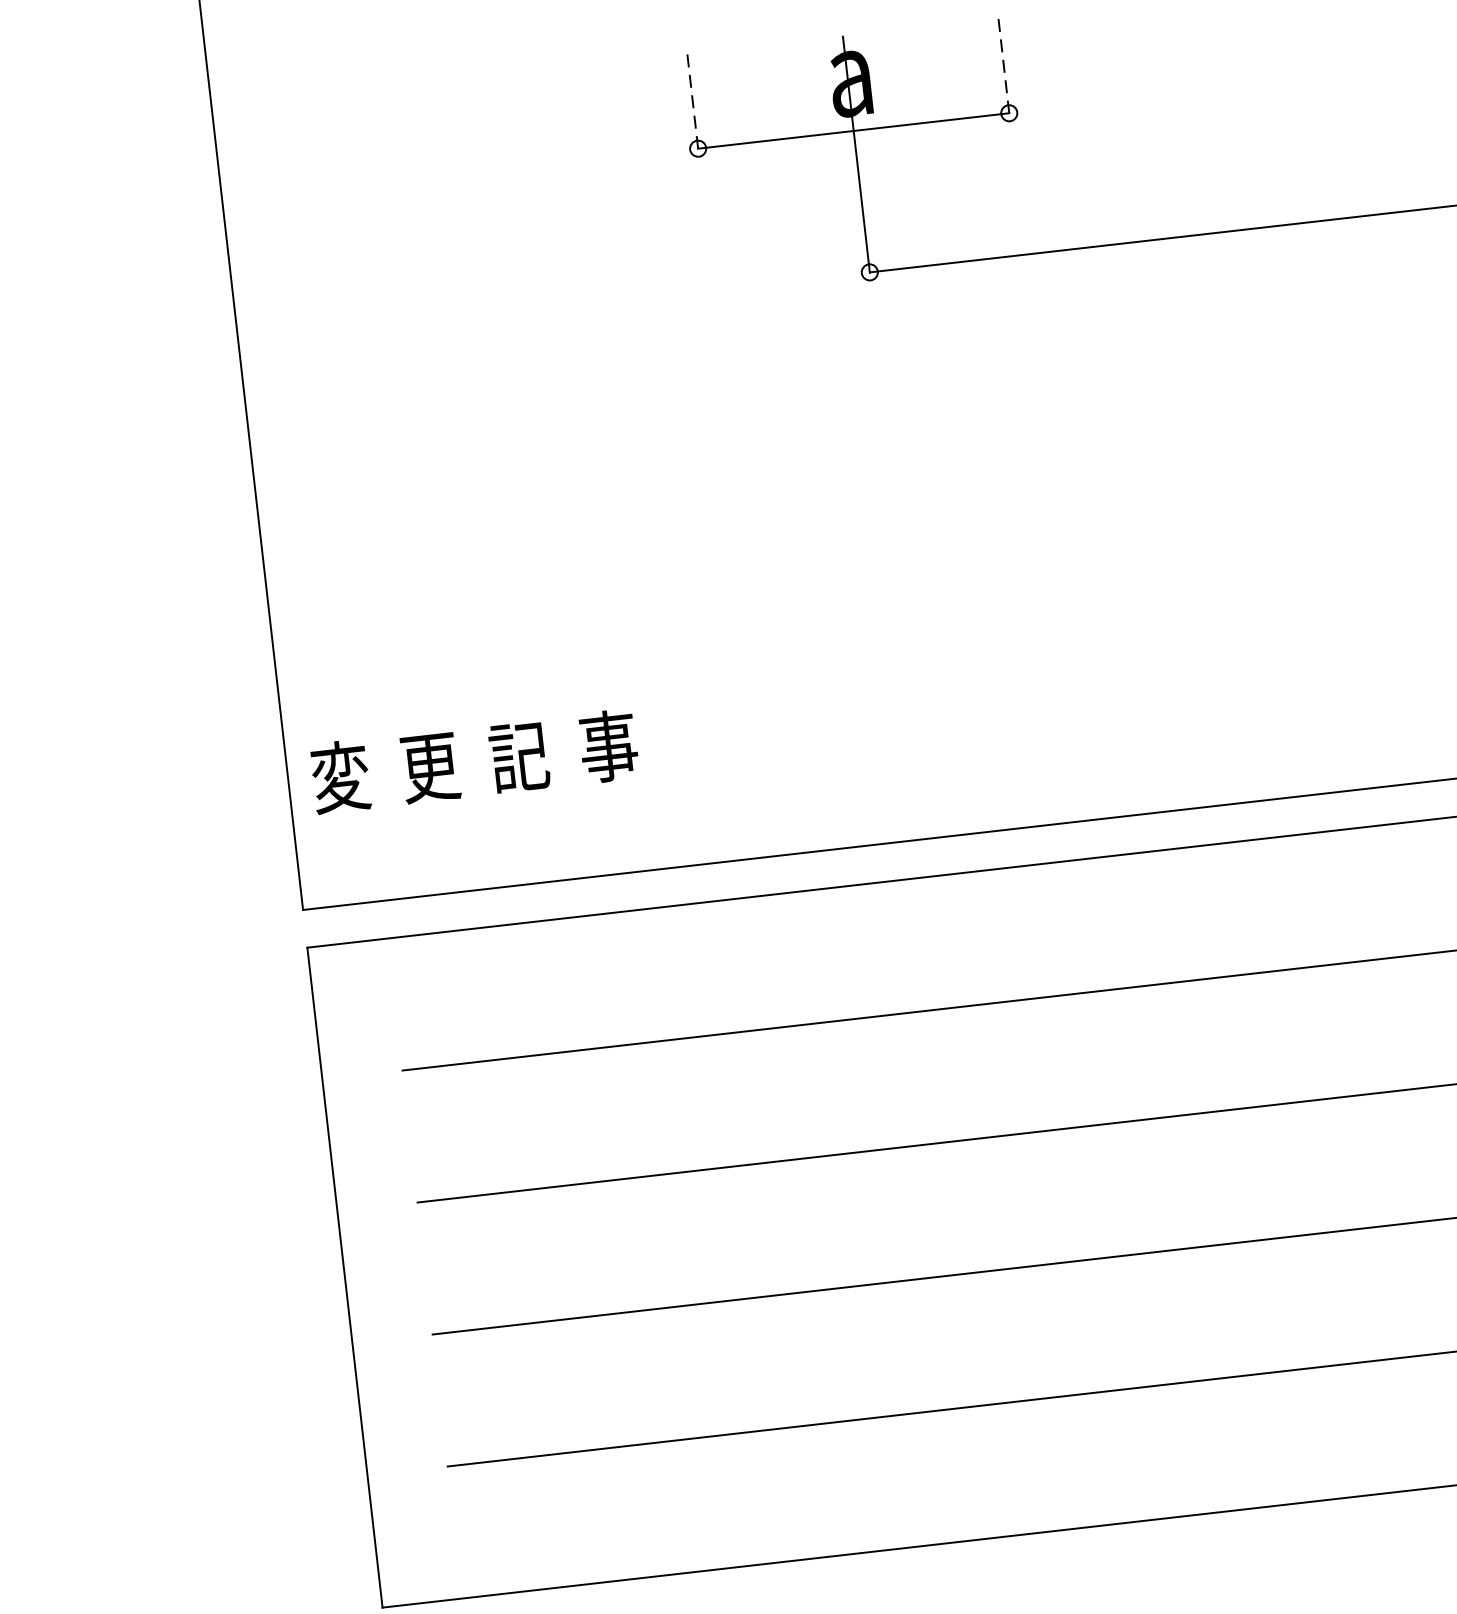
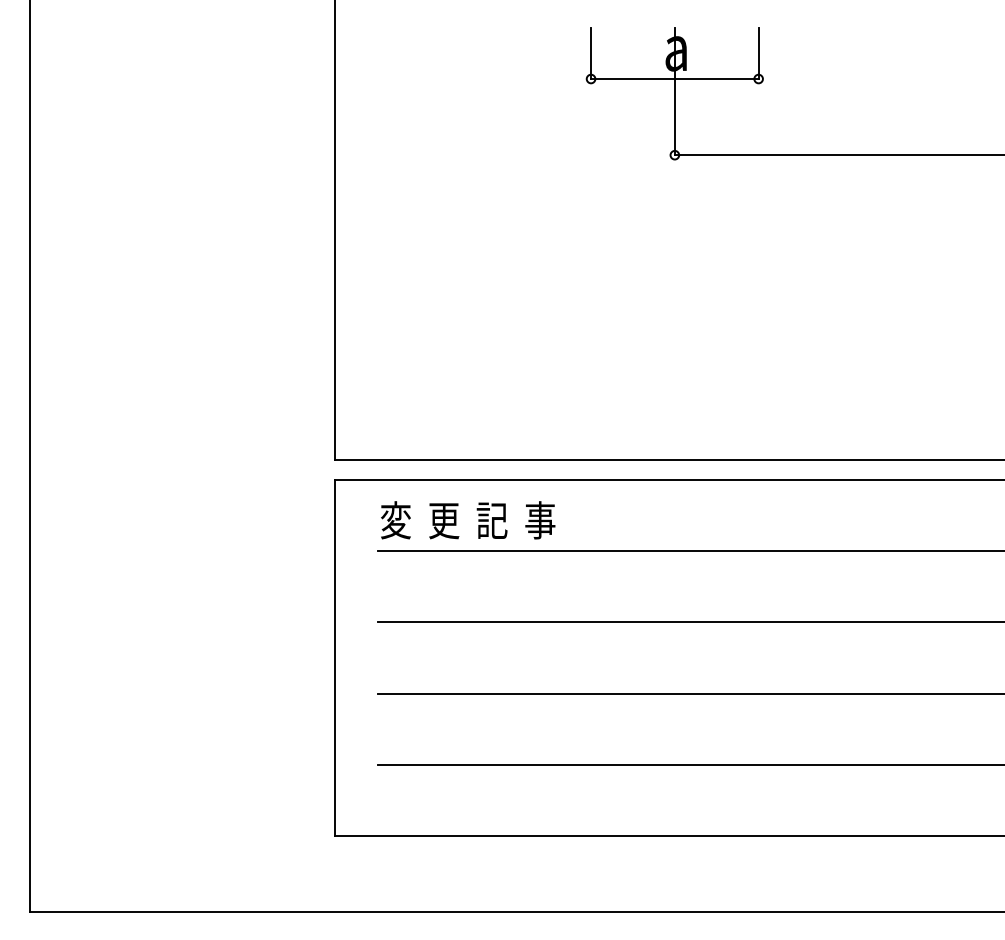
line: (1003, 65) -> (758, 53), dashed -> solid
line: (693, 101) -> (591, 53), dashed -> solid
text: (475, 761) -> (468, 520), moved

